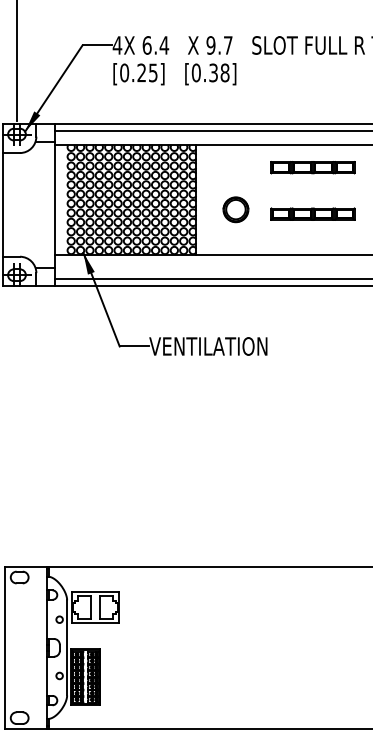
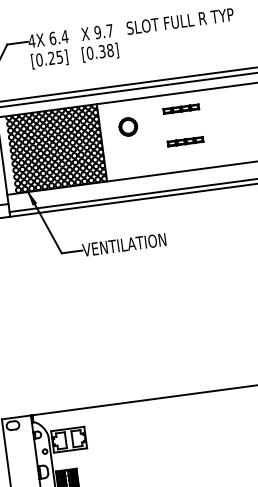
part: (312, 167) -> (180, 108), size x0.6
part: (235, 209) -> (127, 126), moved
part: (312, 213) -> (185, 141), size x0.6

